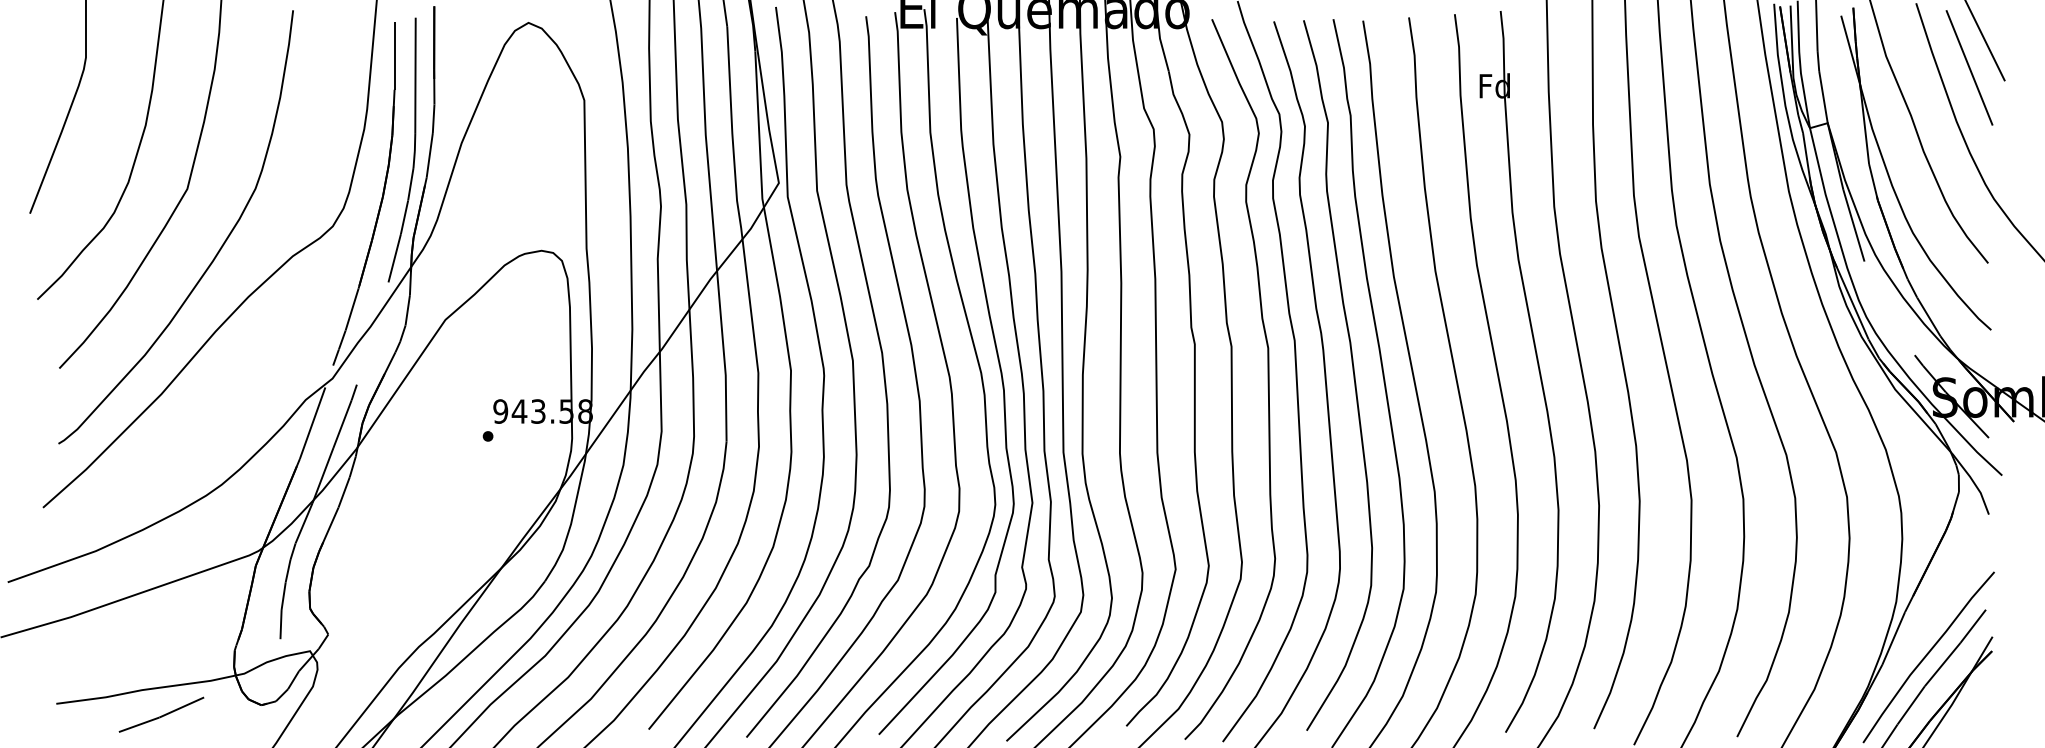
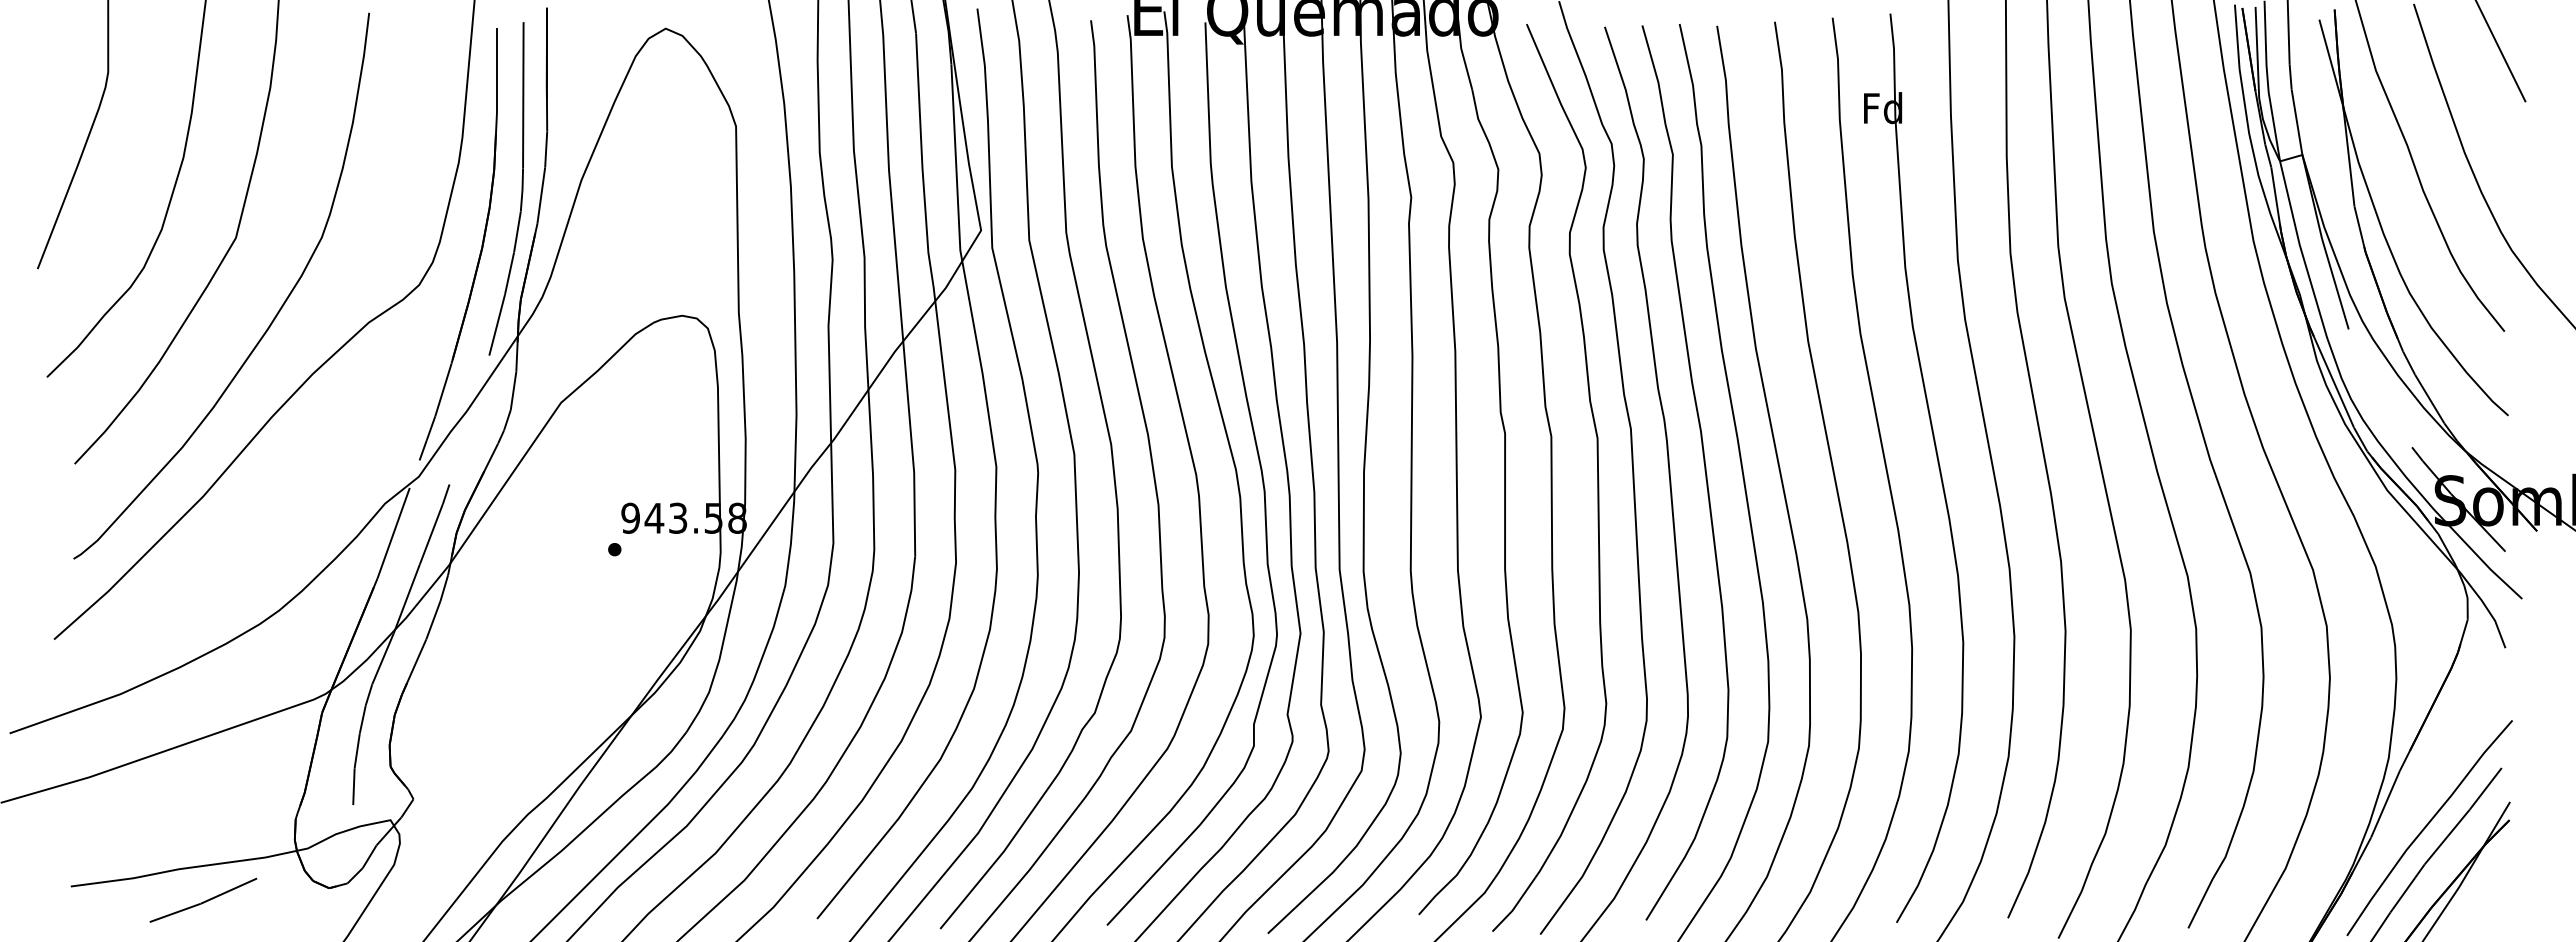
line: (1969, 67) -> (2480, 85), removed

